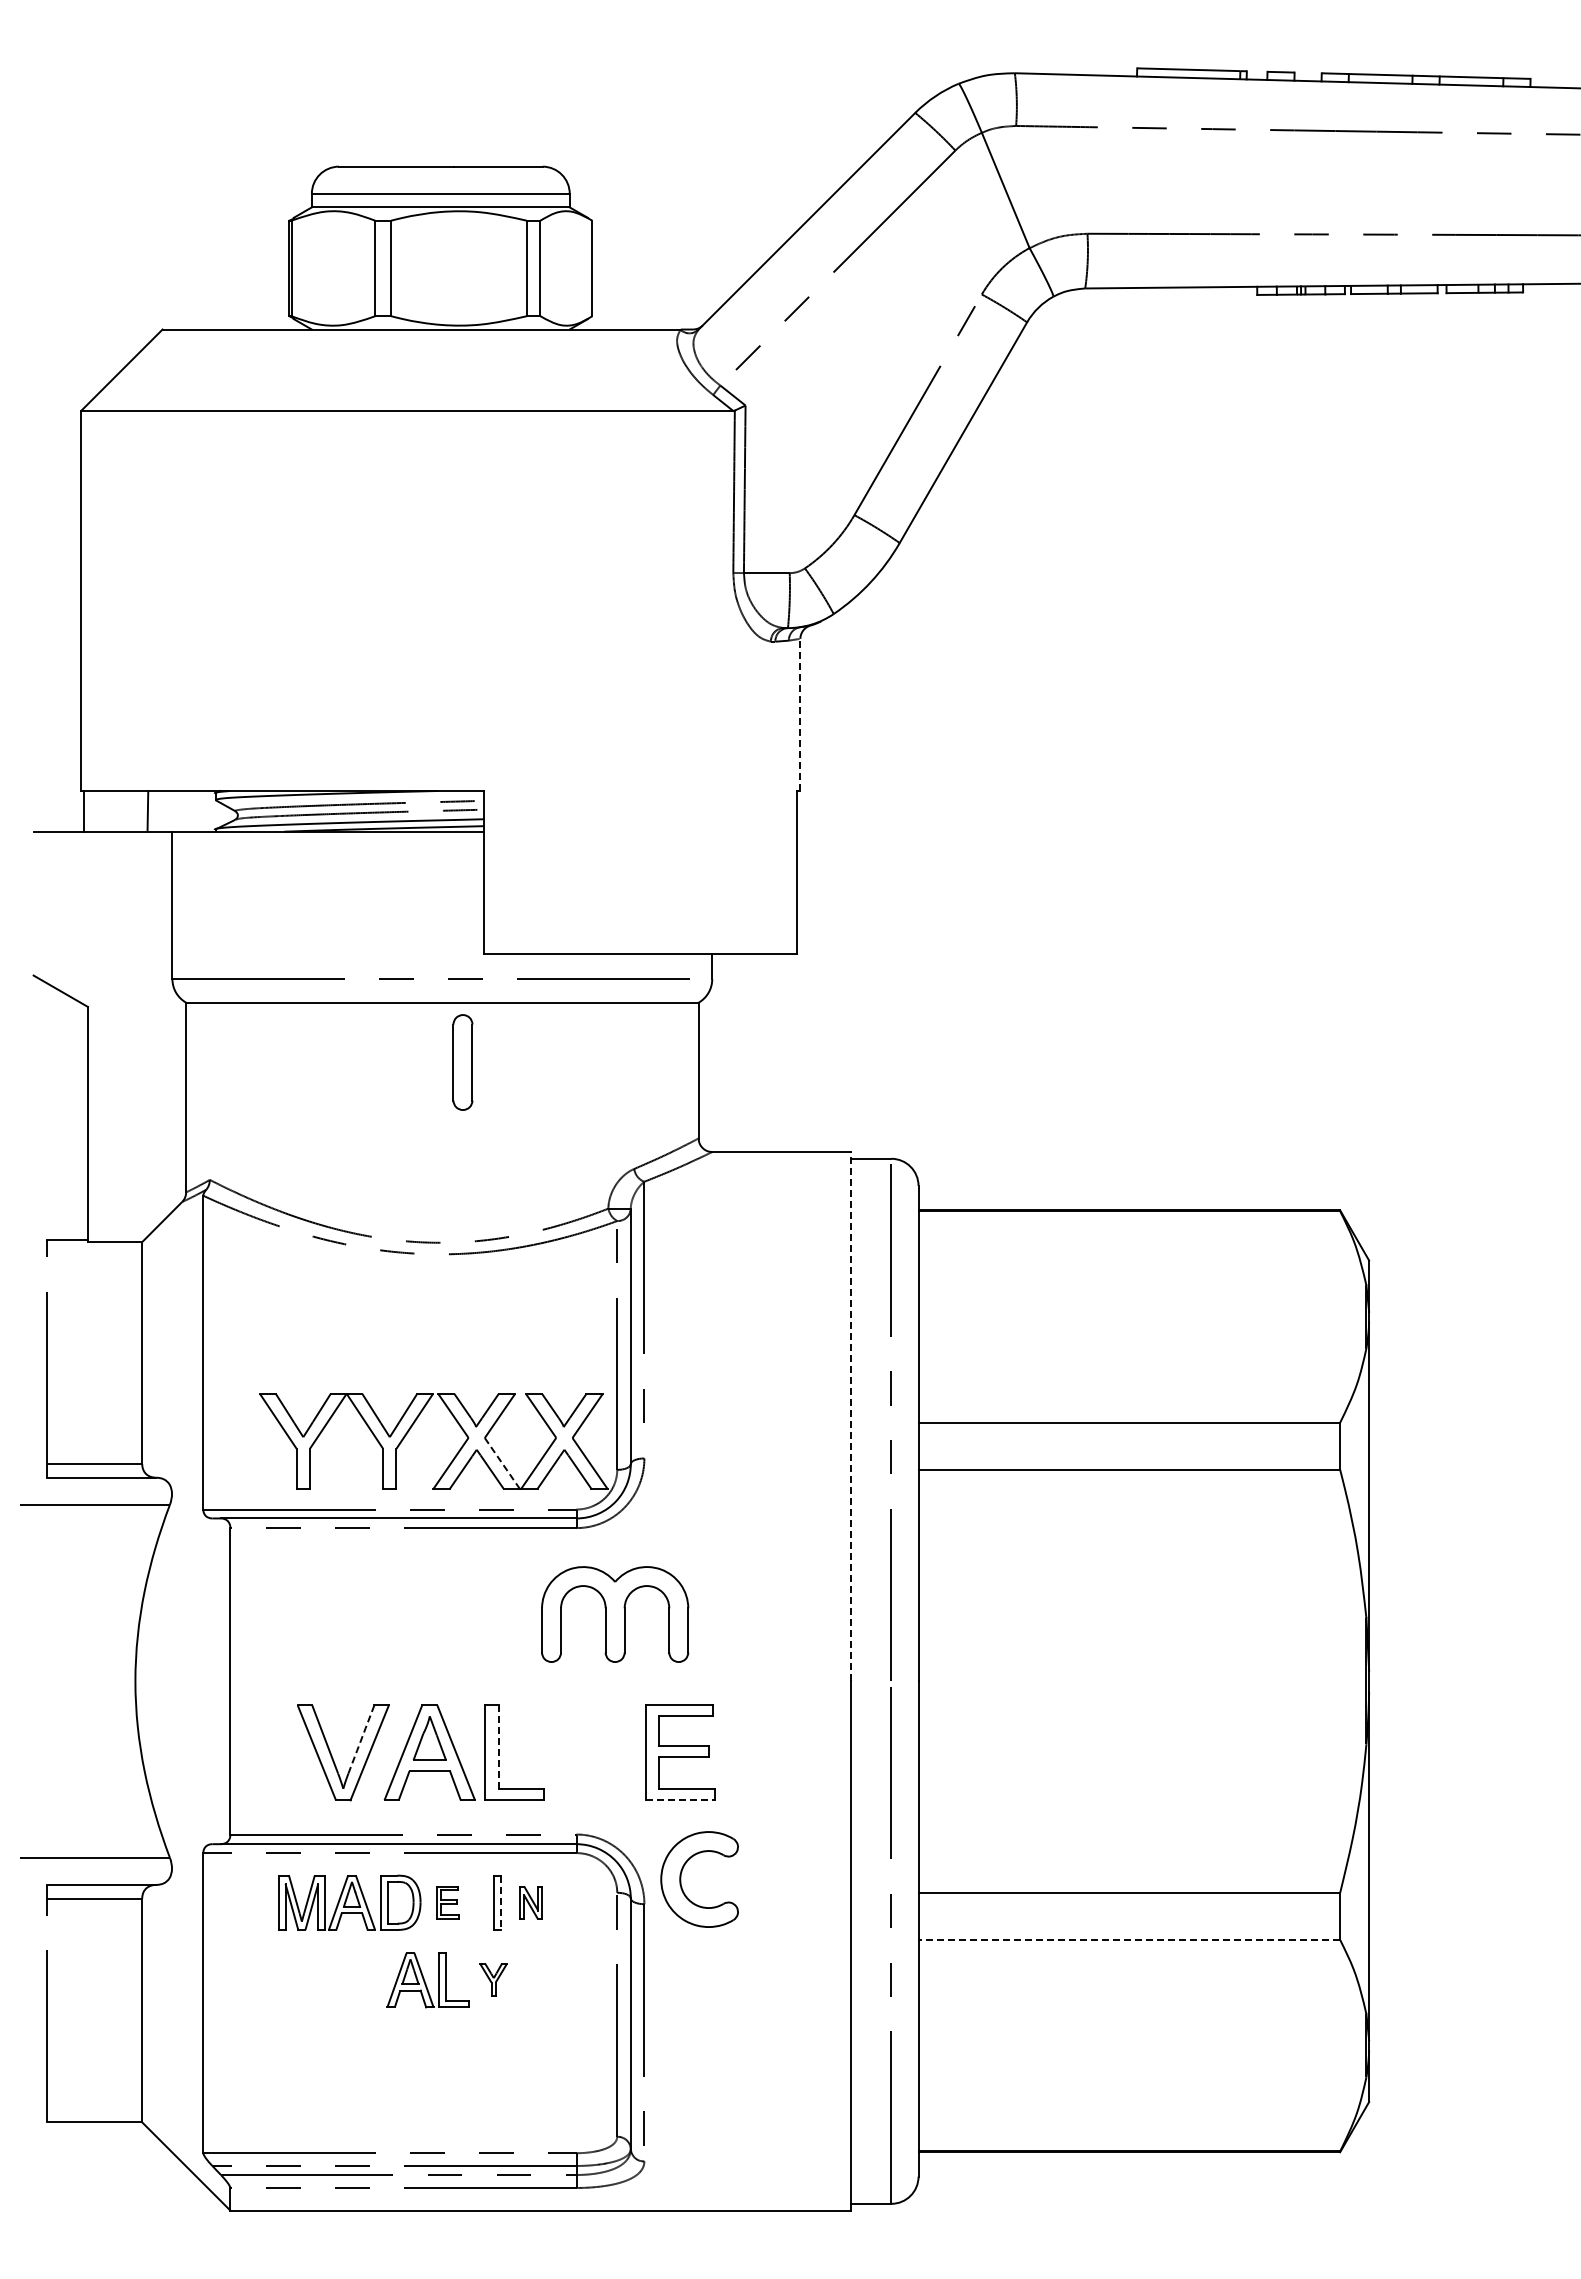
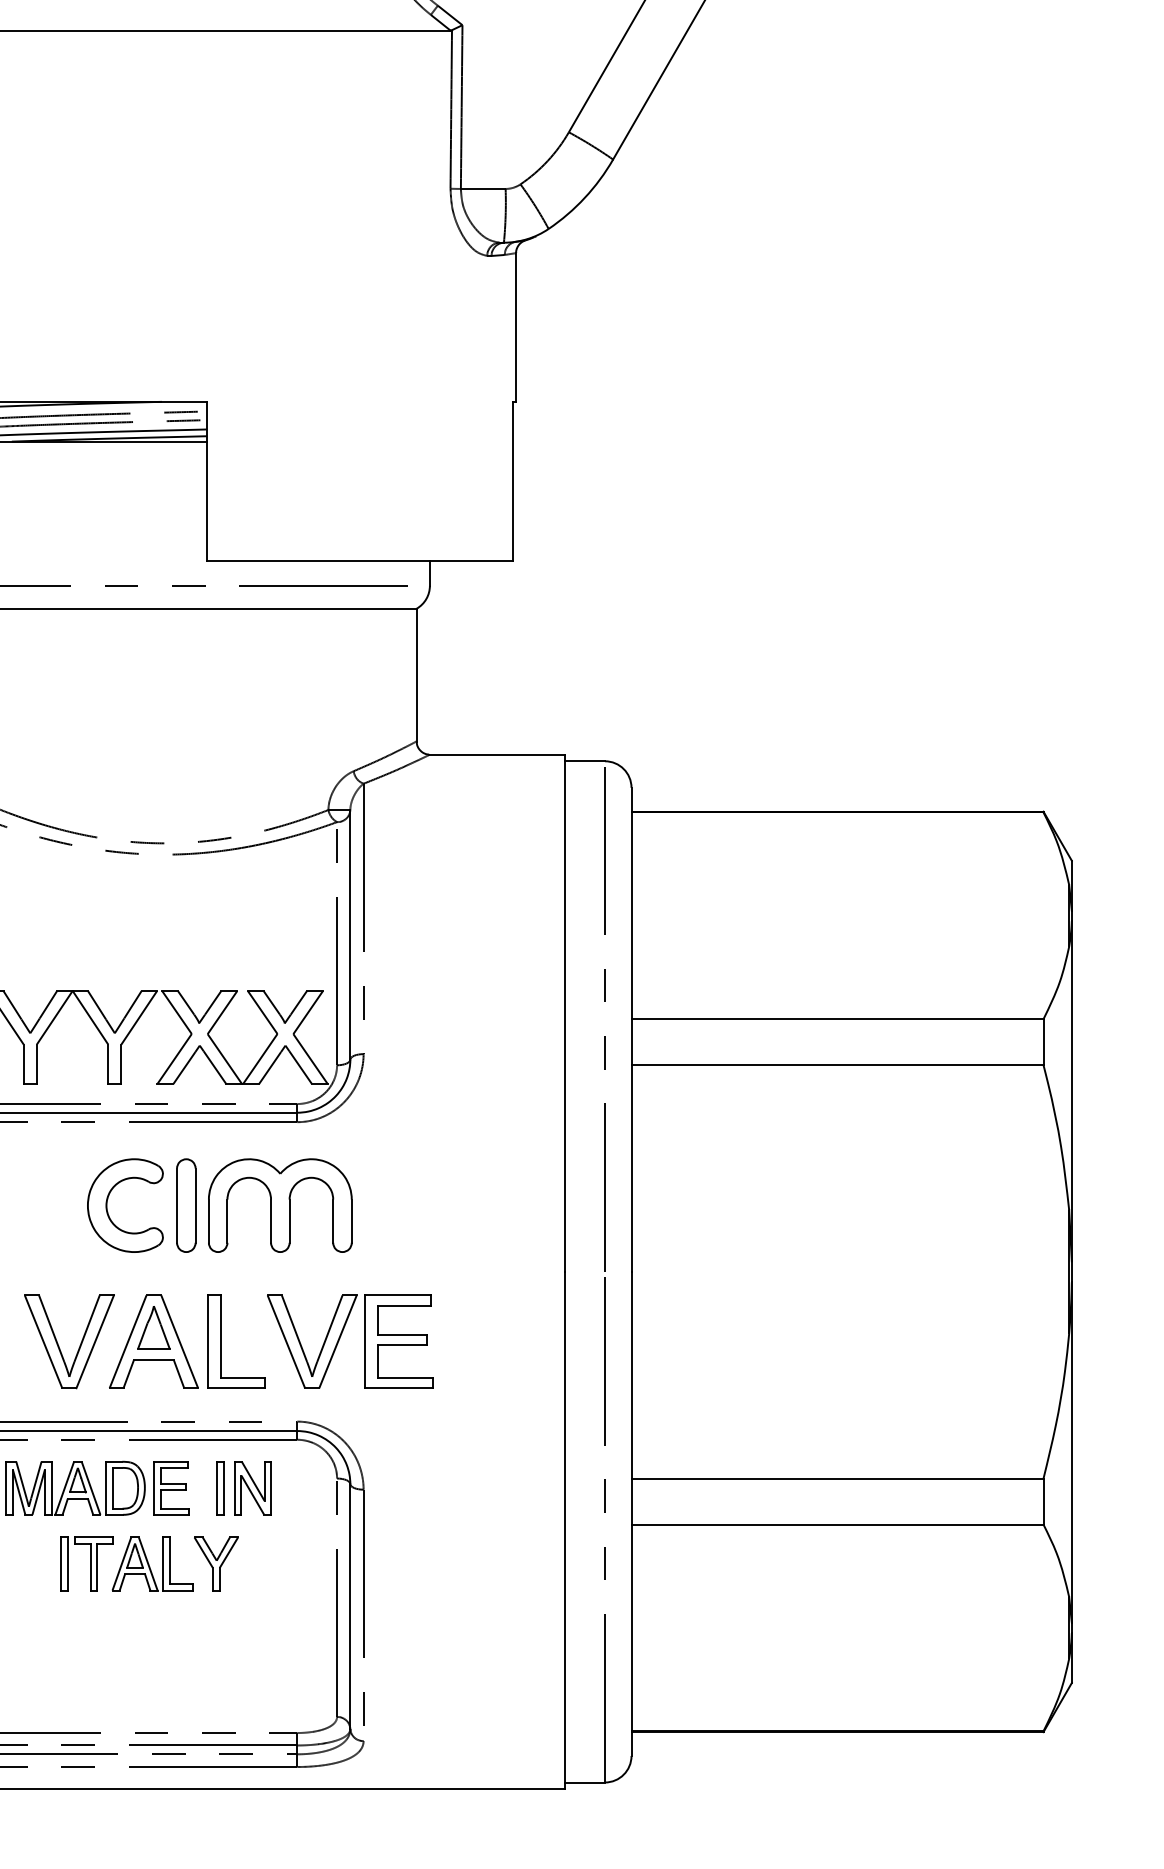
line: (800, 714) -> (516, 327), dashed -> solid
part: (462, 1062) -> (185, 1205), moved
line: (850, 1416) -> (565, 1013), dashed -> solid
line: (502, 1463) -> (224, 1059), dashed -> solid
part: (615, 1614) -> (280, 1205), moved
line: (361, 1739) -> (87, 1328), dashed -> solid
line: (498, 1746) -> (221, 1335), dashed -> solid
part: (581, 1756) -> (302, 1345), added
line: (680, 1800) -> (398, 1388), dashed -> solid
part: (681, 1879) -> (107, 1205), moved
part: (447, 1902) -> (171, 1488), size x1.67
part: (530, 1902) -> (252, 1488), size x1.67
line: (501, 1903) -> (223, 1489), dashed -> solid
line: (1129, 1939) -> (837, 1524), dashed -> solid
part: (361, 1979) -> (87, 1563), added
part: (493, 1979) -> (216, 1563), size x1.67

